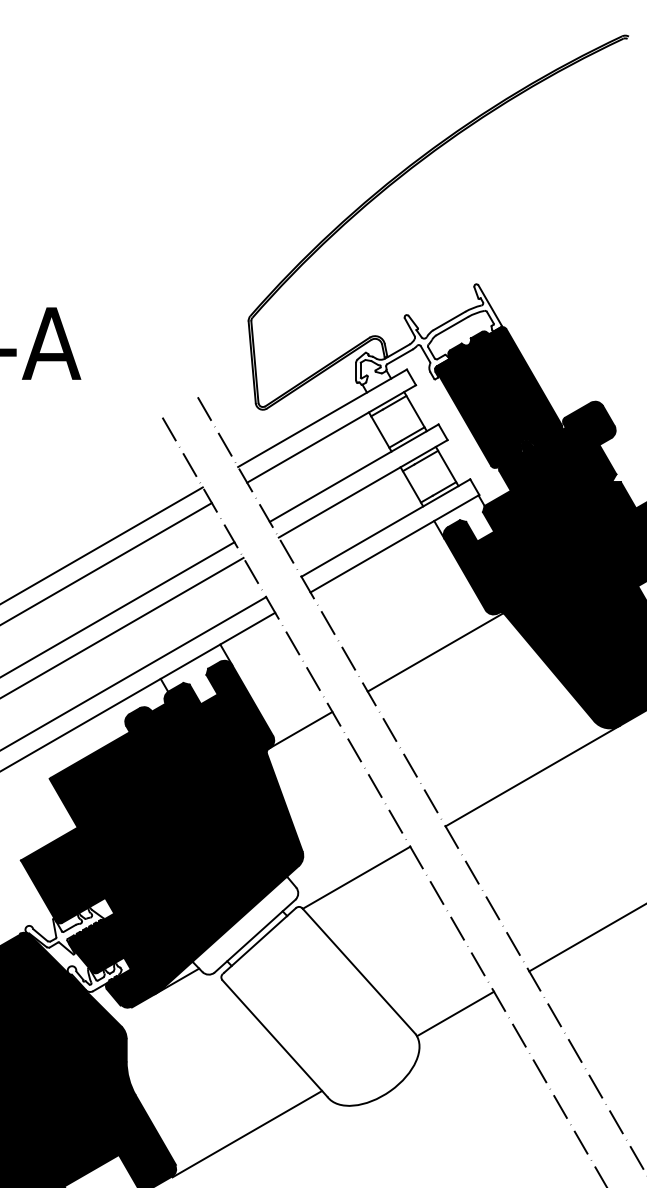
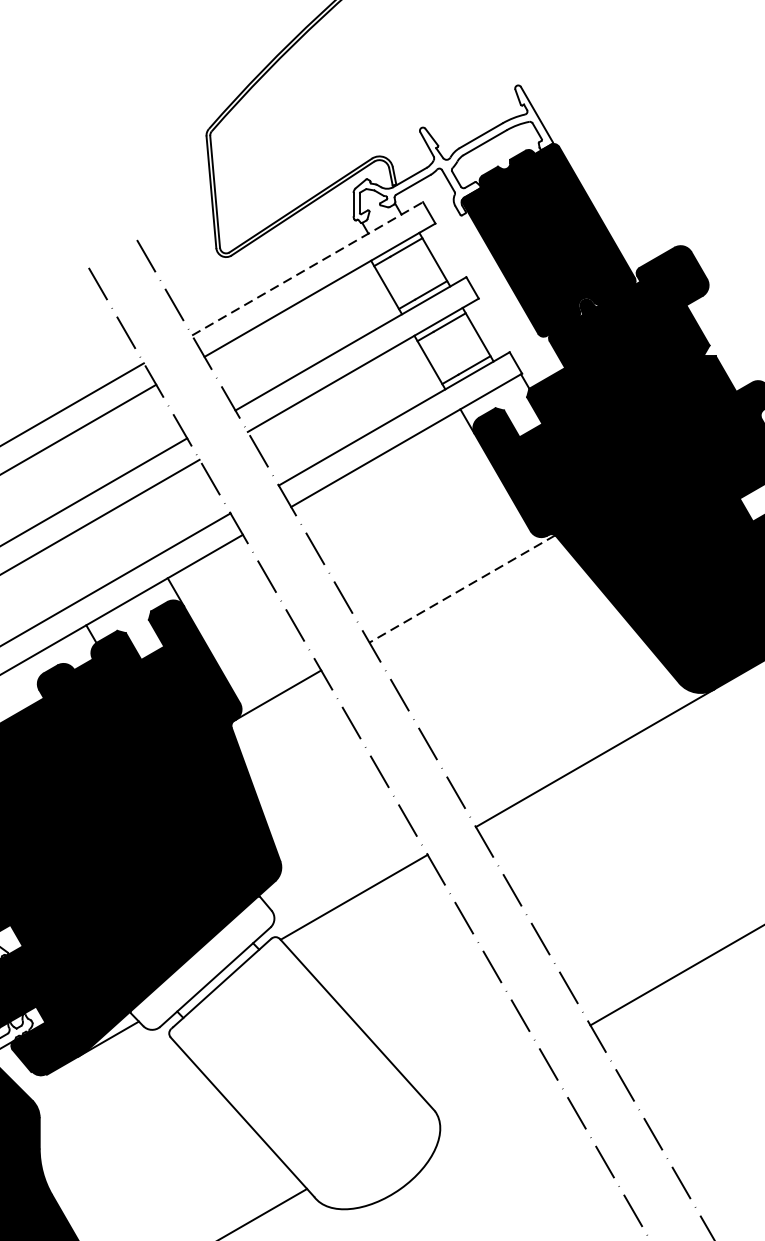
line: (322, 418) -> (307, 269), solid -> dashed
line: (435, 652) -> (462, 589), solid -> dashed
line: (455, 1013) -> (489, 1082), removed

